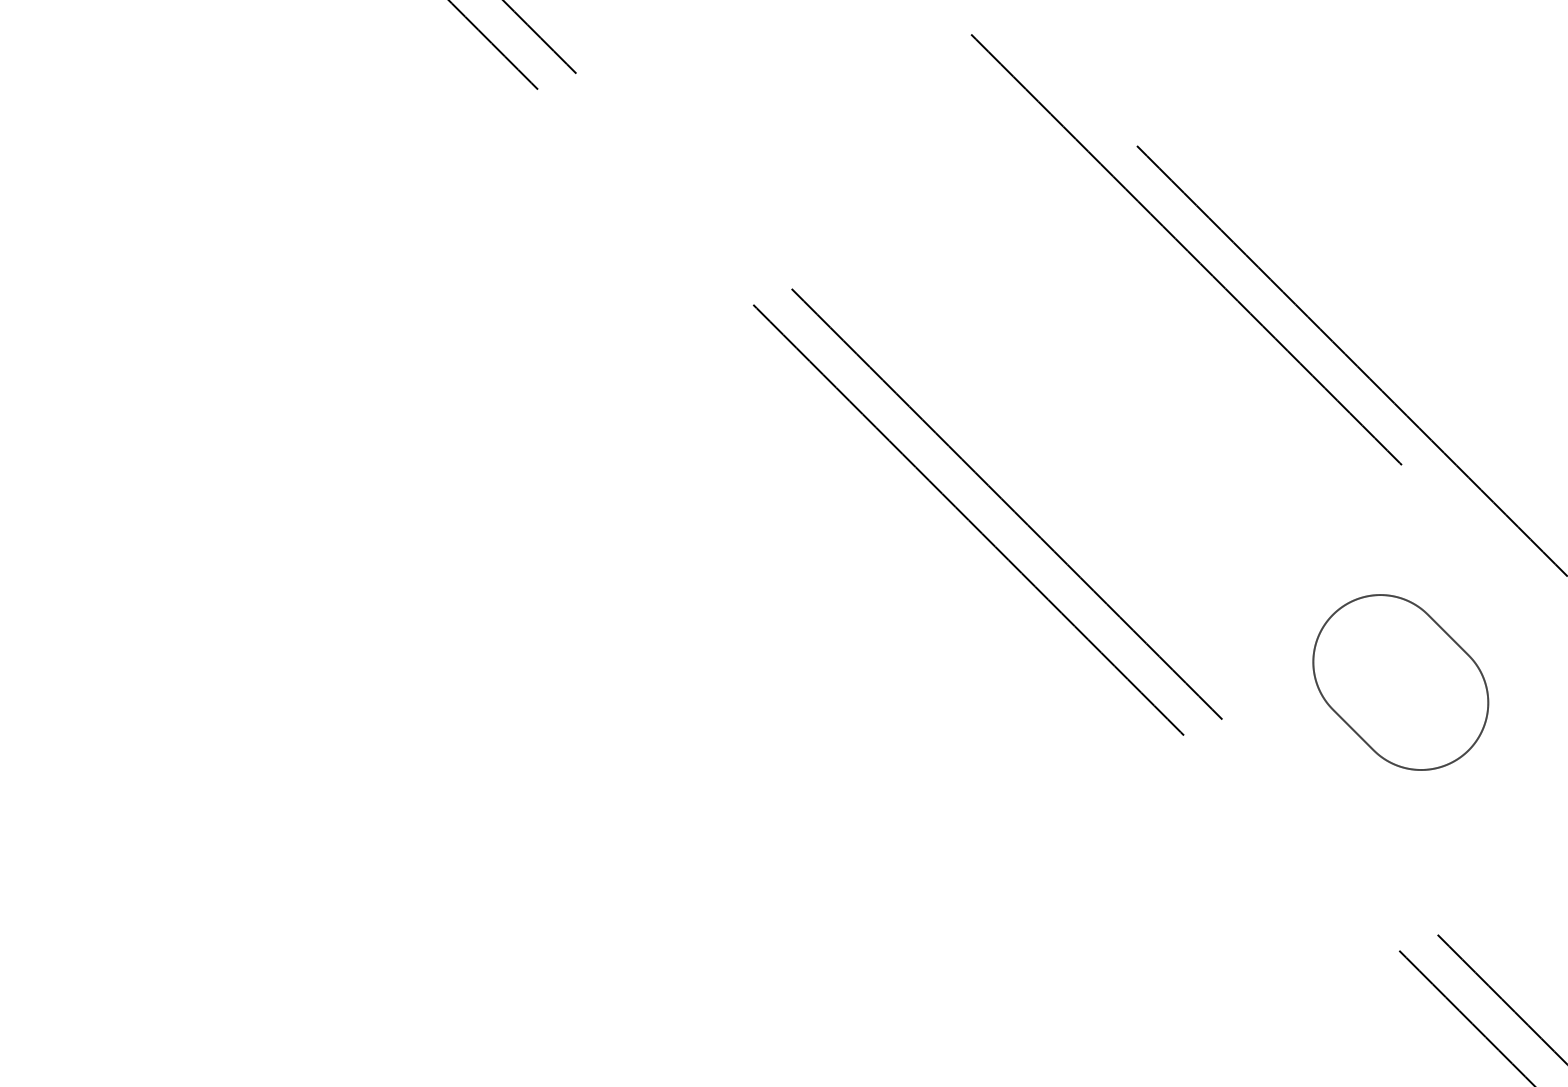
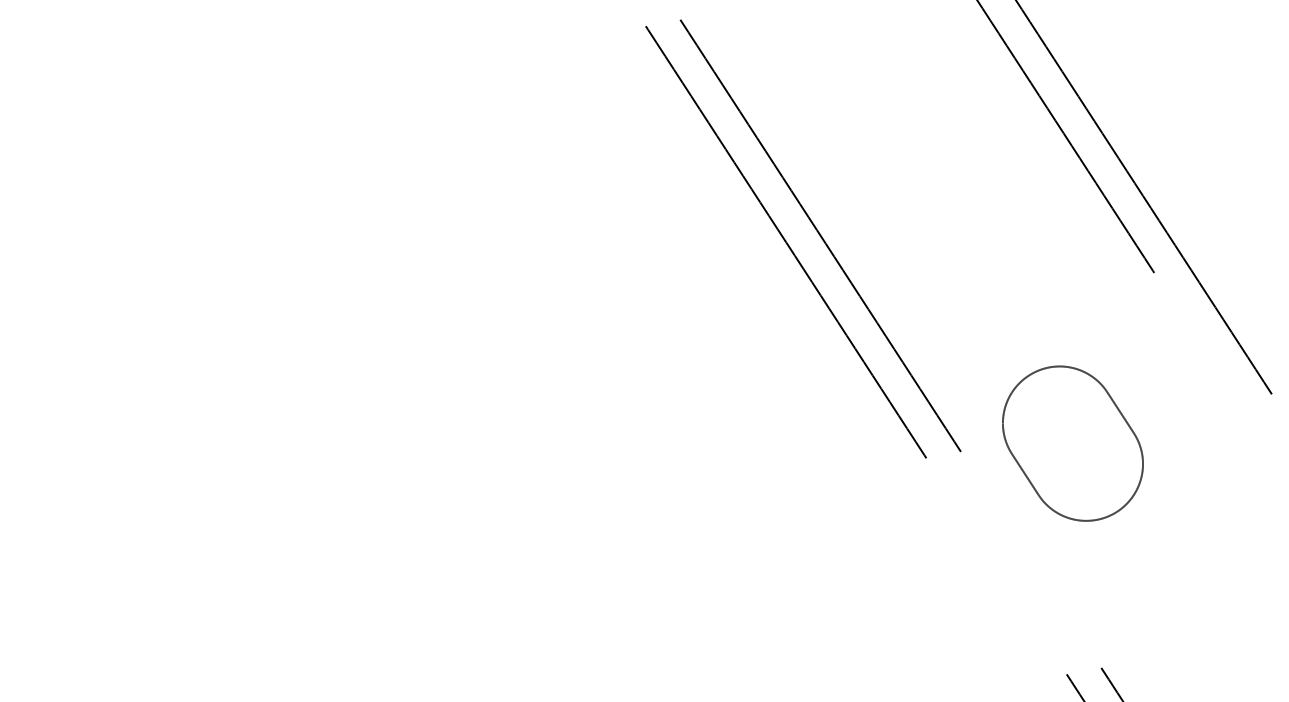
part: (1400, 682) -> (1072, 443), moved

